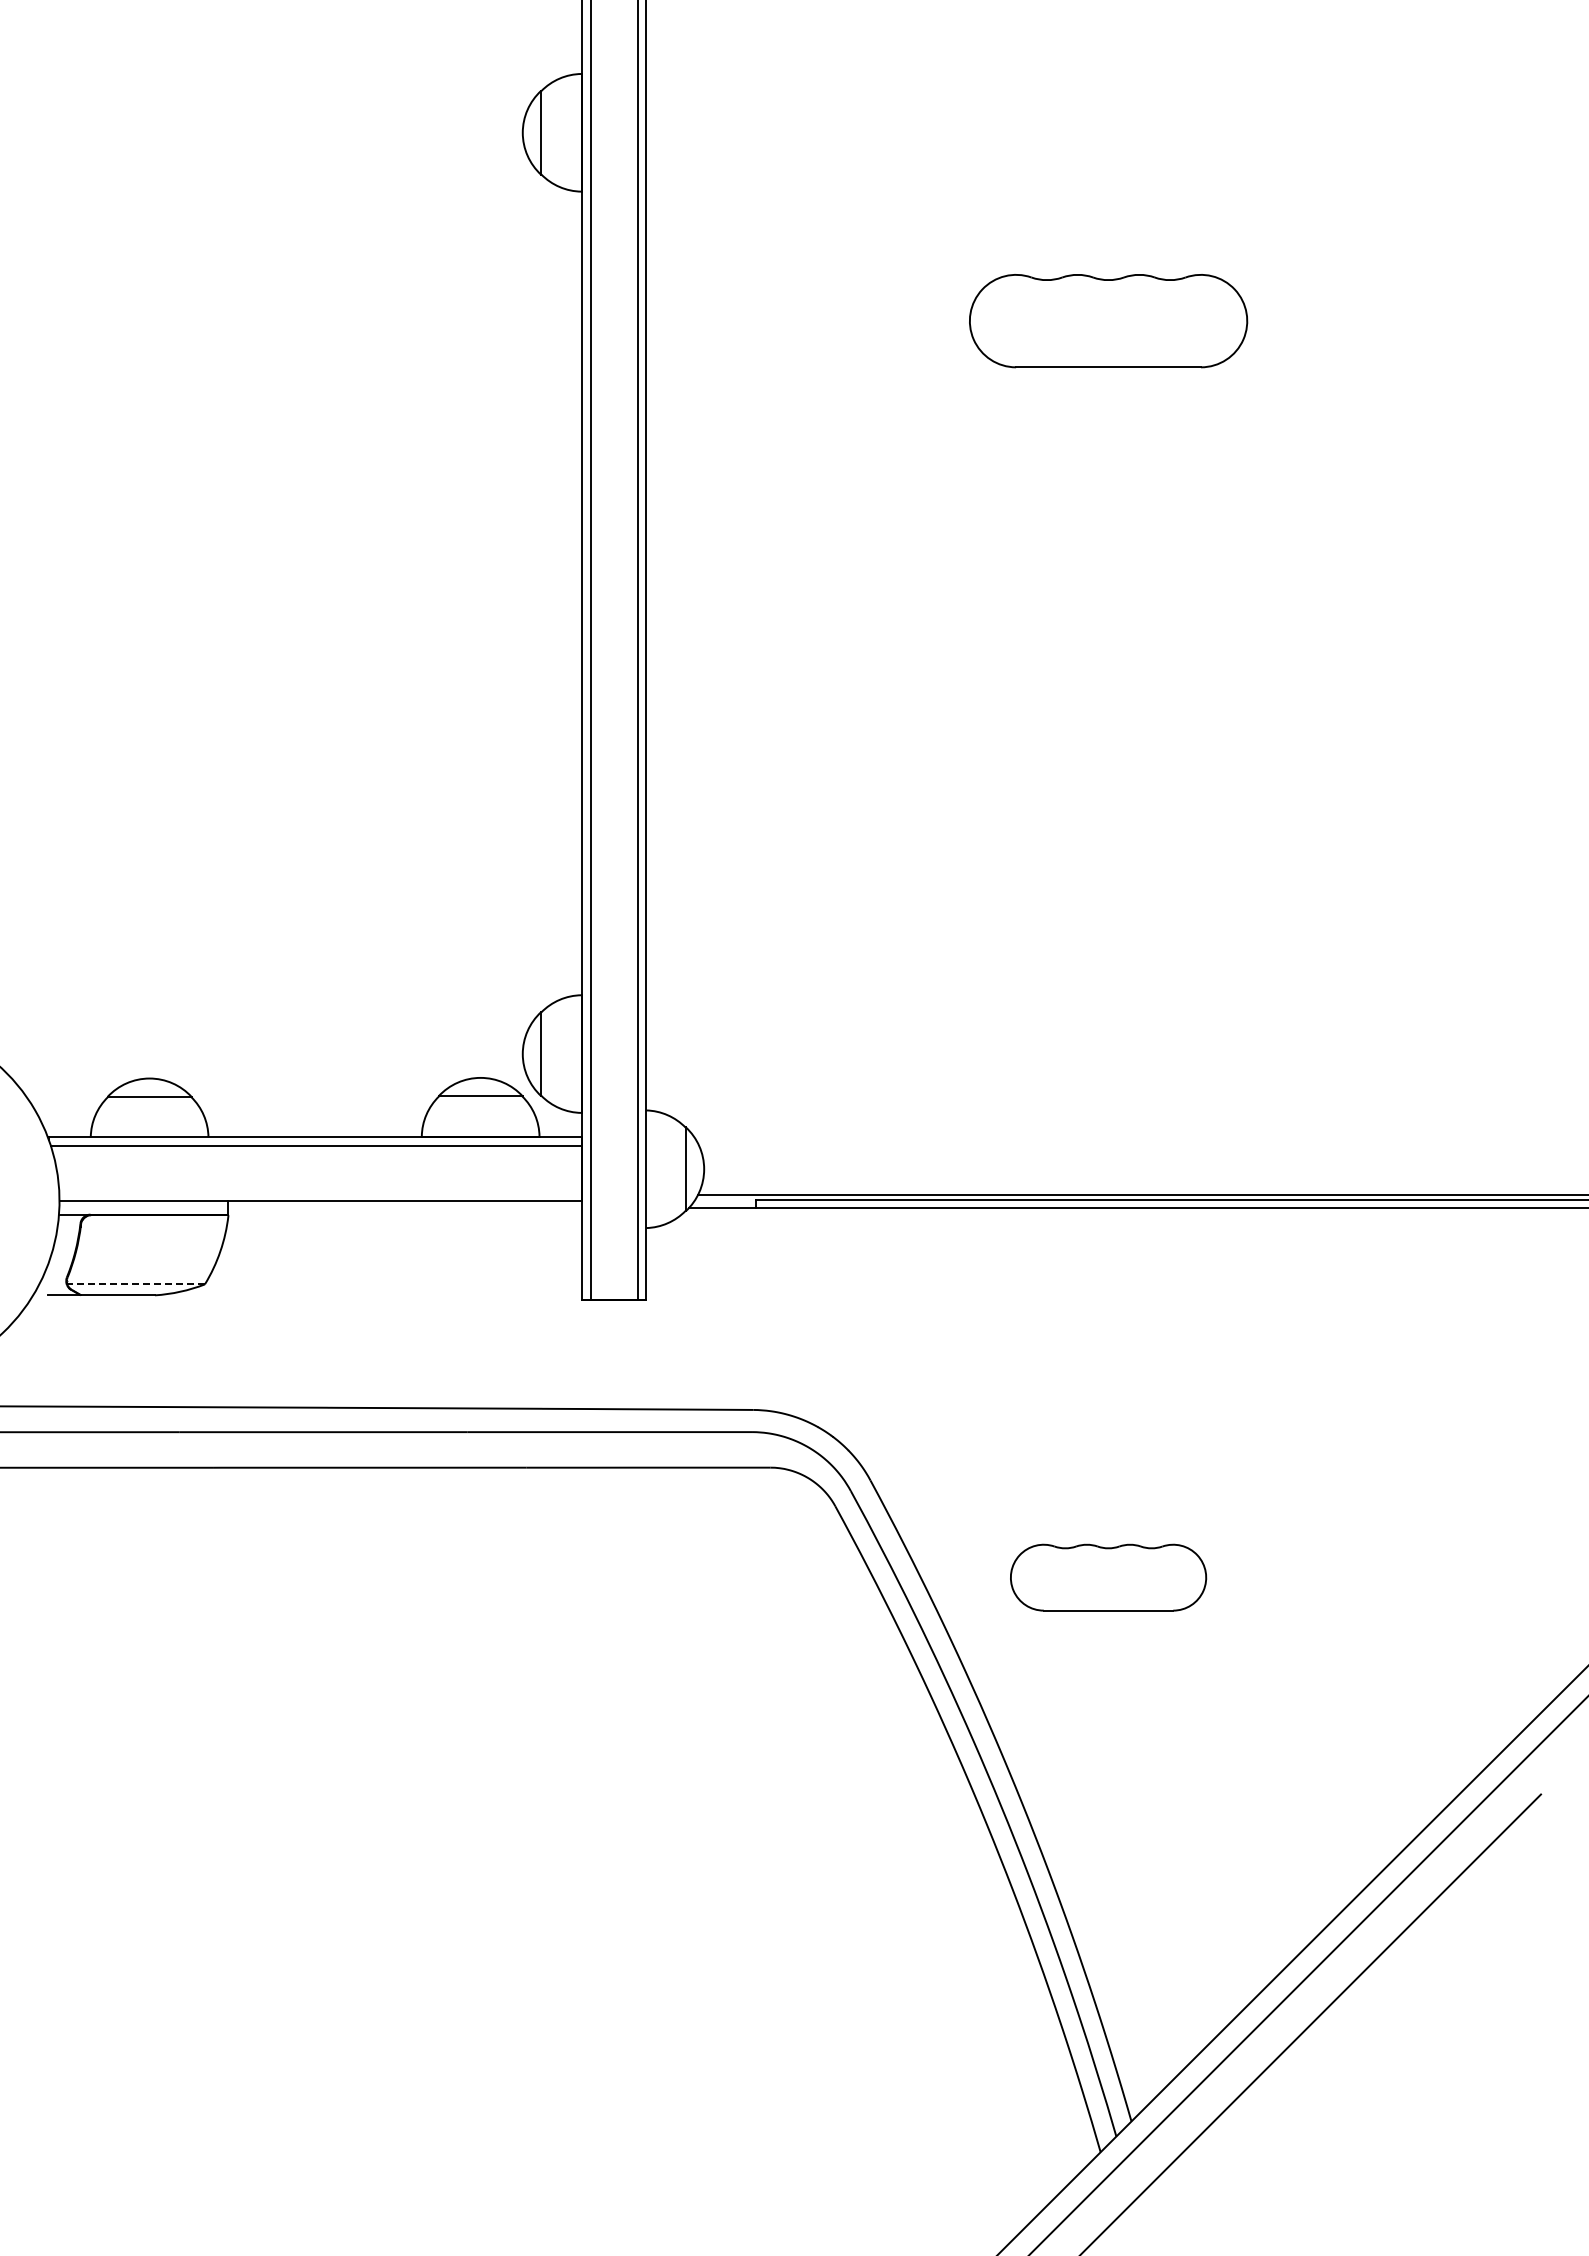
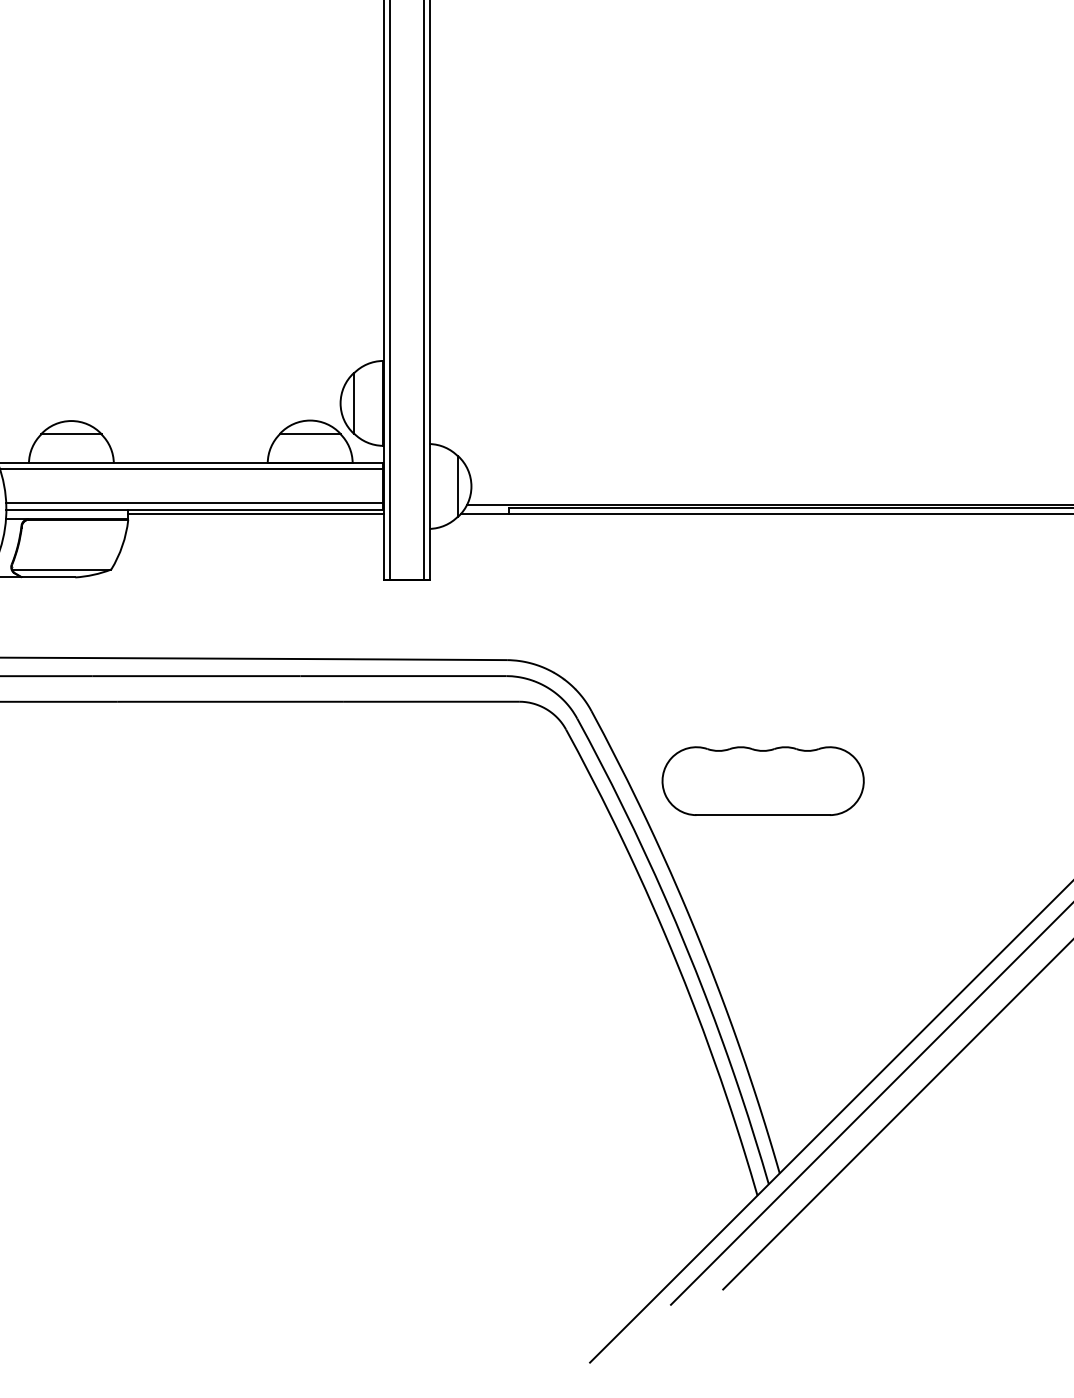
line: (320, 1192) -> (194, 503), added
line: (405, 1207) -> (255, 514), added
line: (136, 1284) -> (61, 569), dashed -> solid
part: (1108, 1577) -> (763, 780), size x1.43

